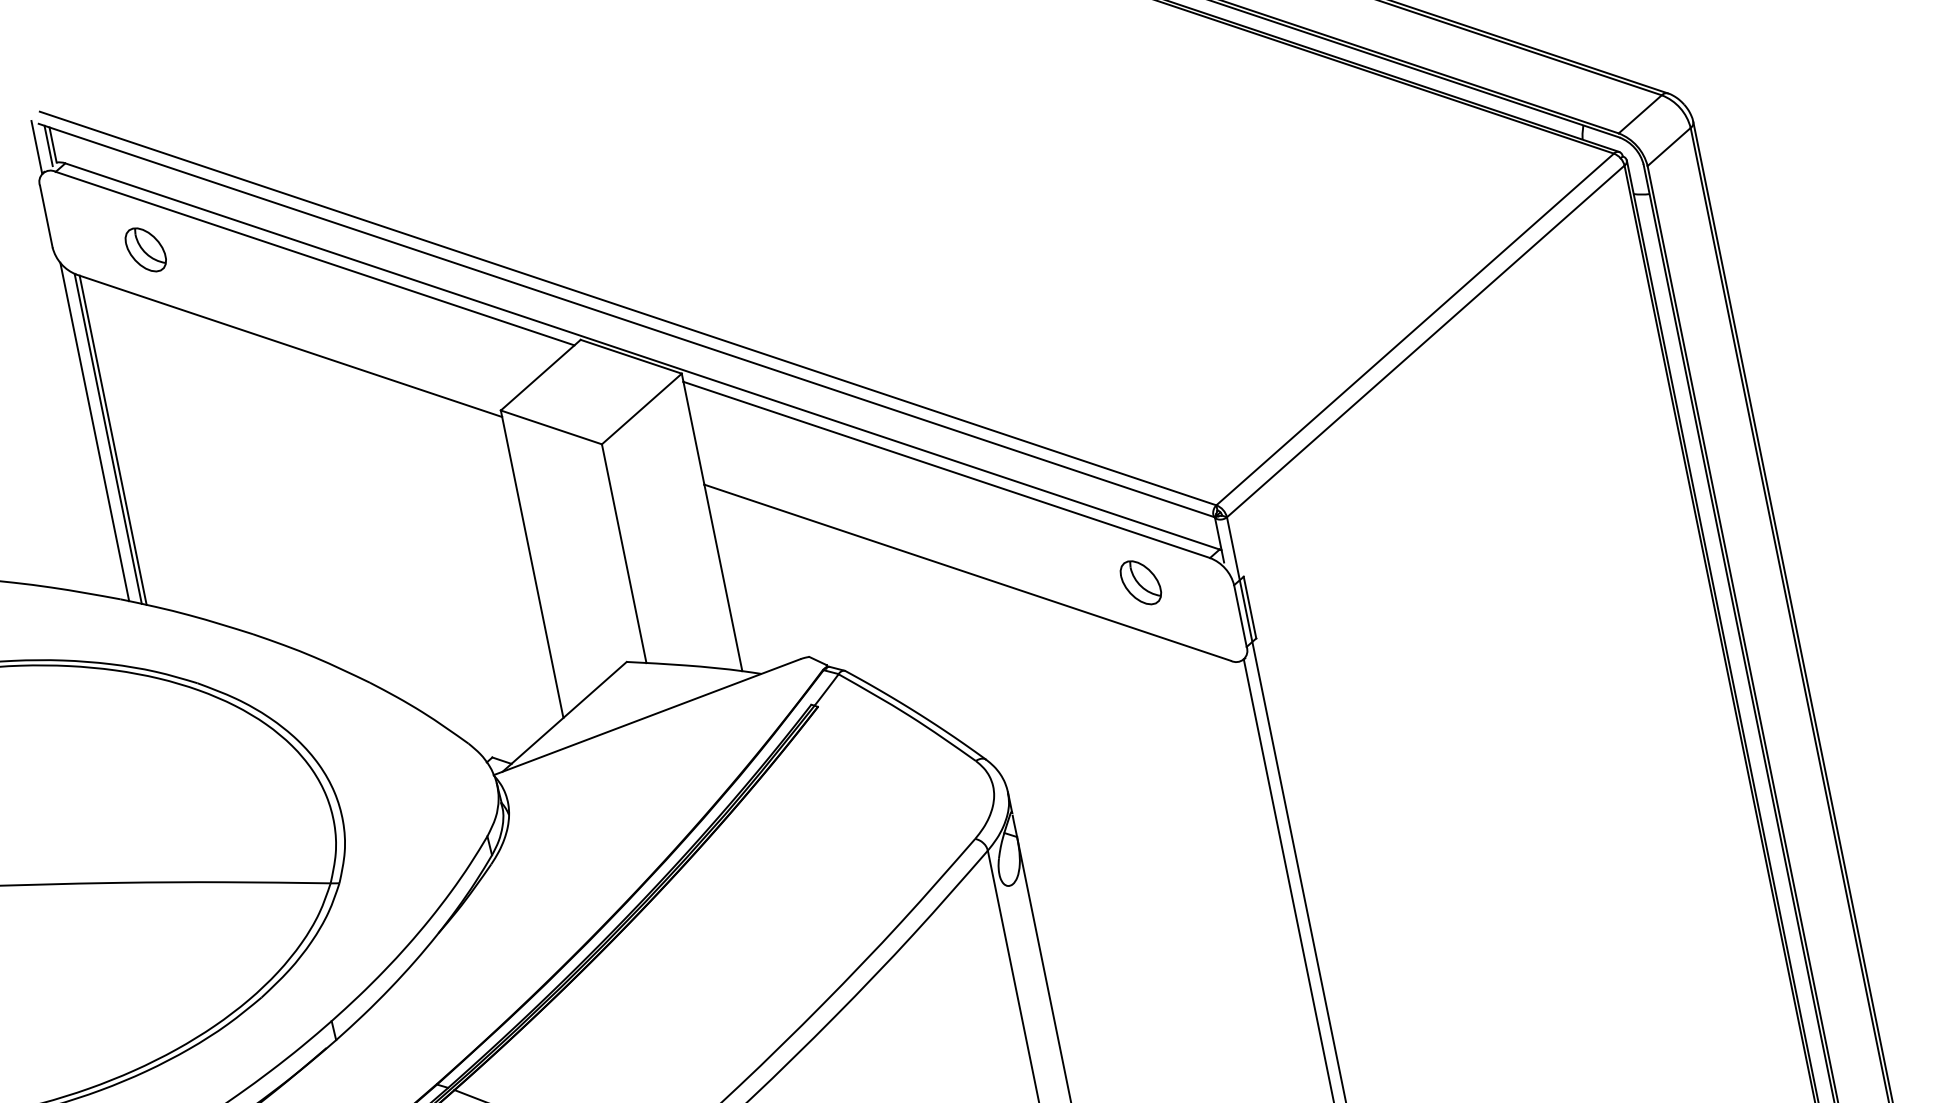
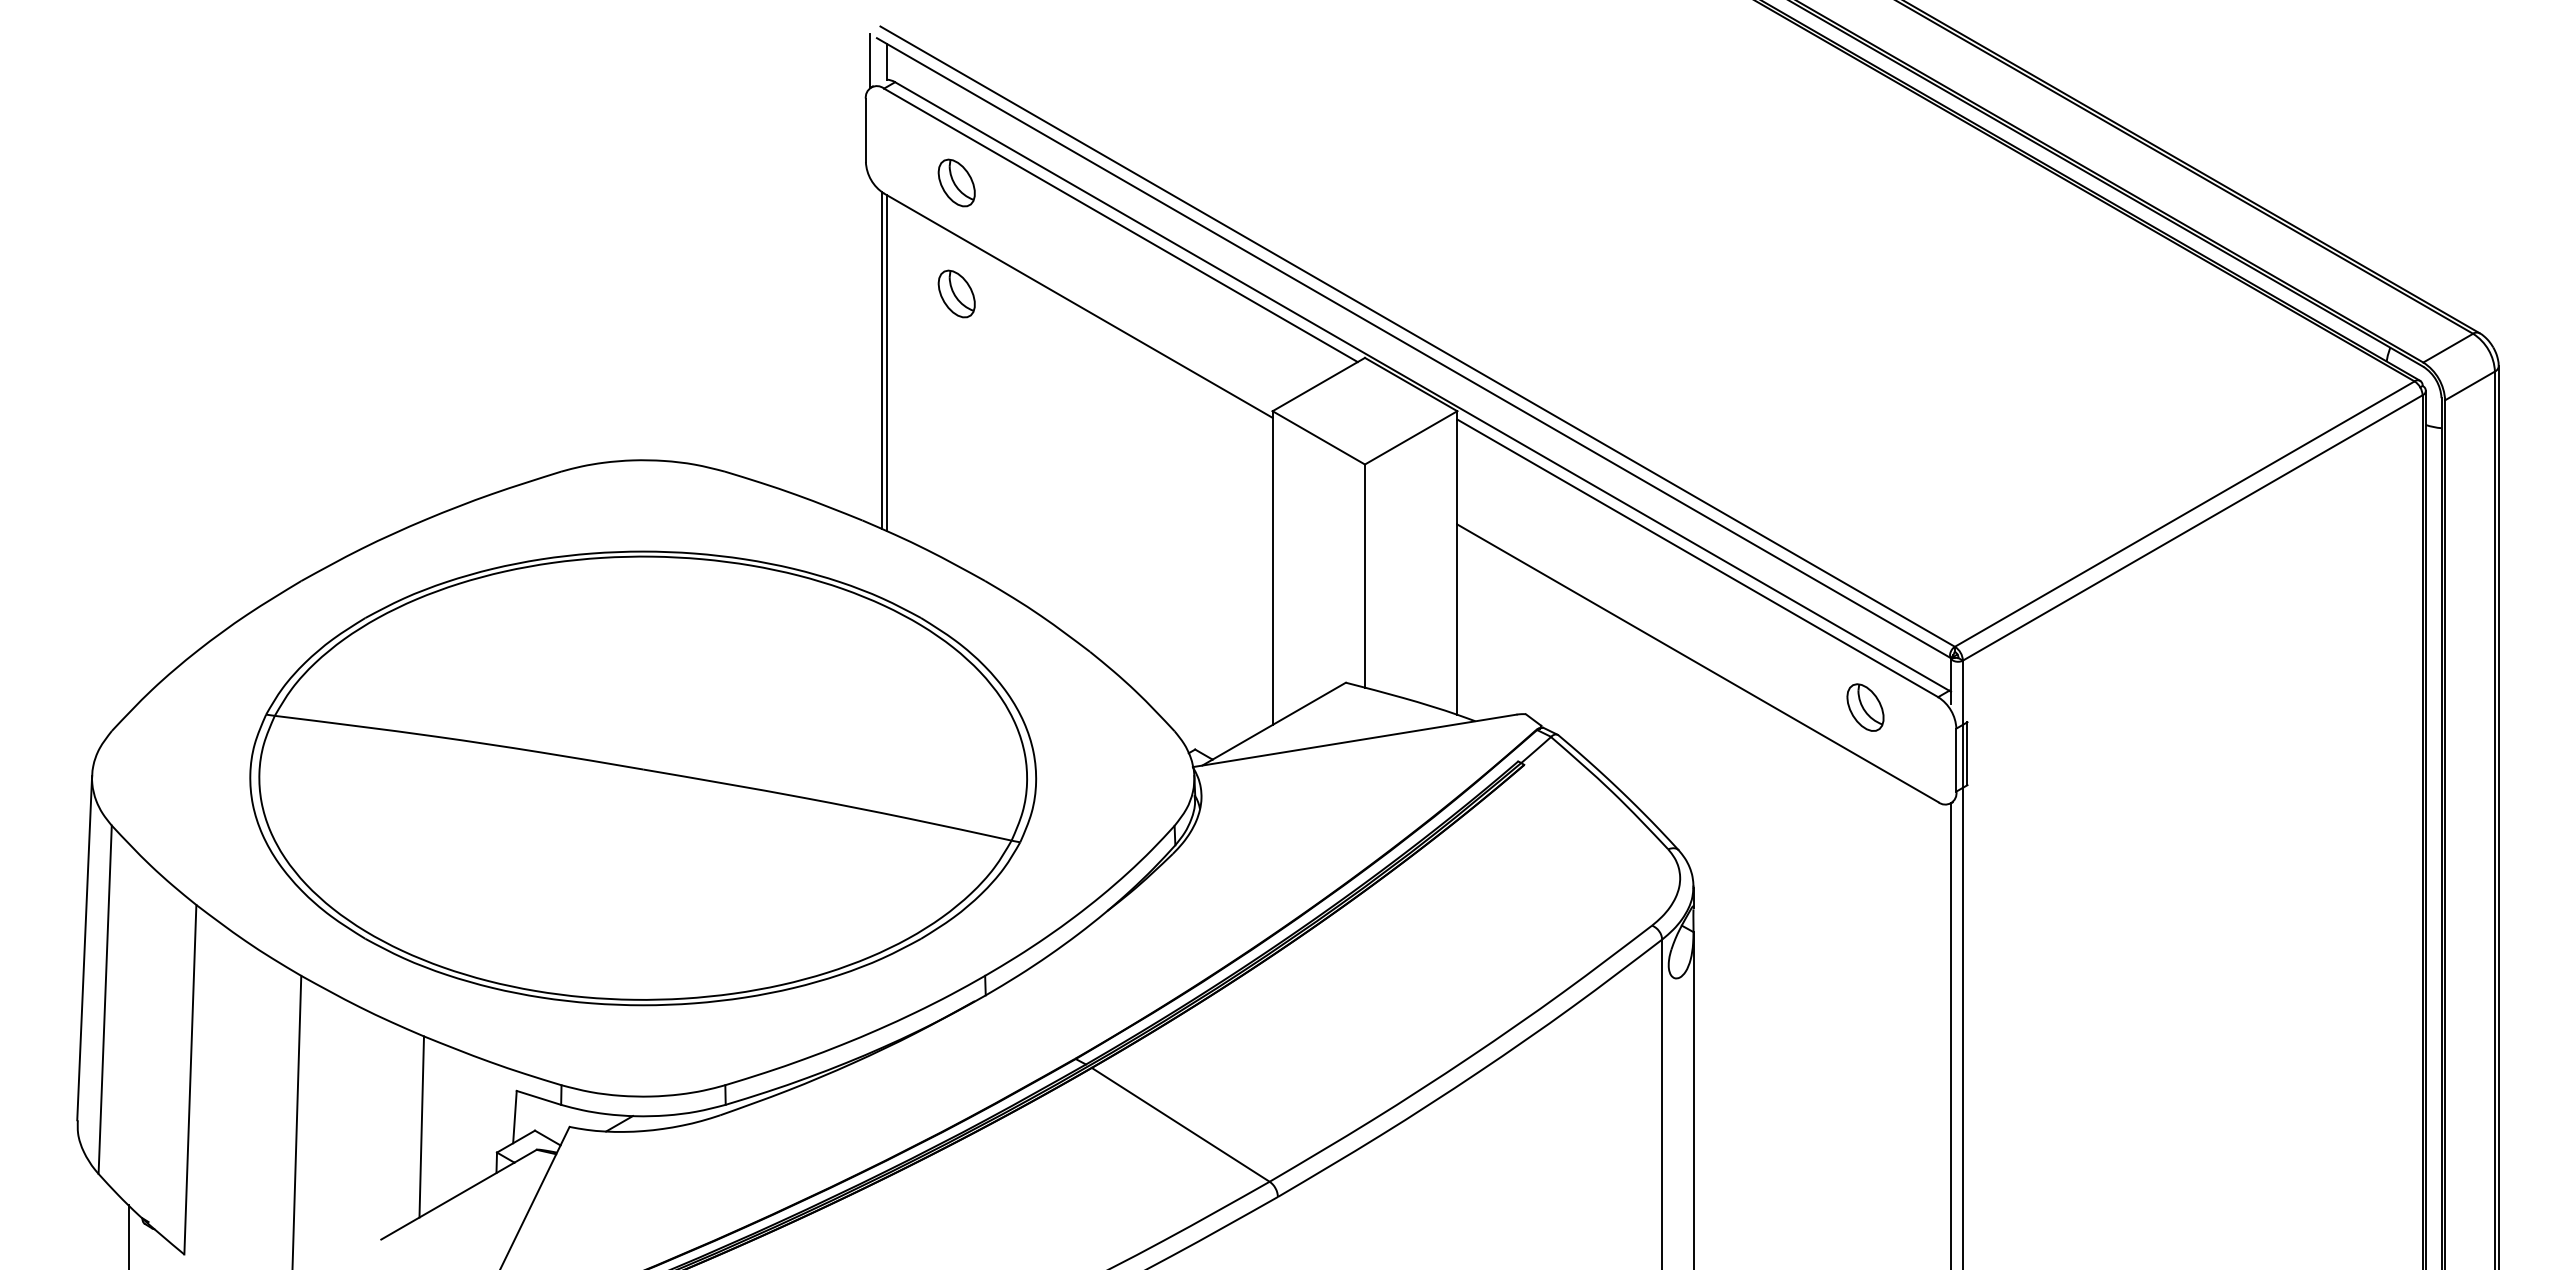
line: (48, 145) -> (882, 61), removed
part: (167, 358) -> (956, 293), added
line: (94, 431) -> (870, 350), removed

